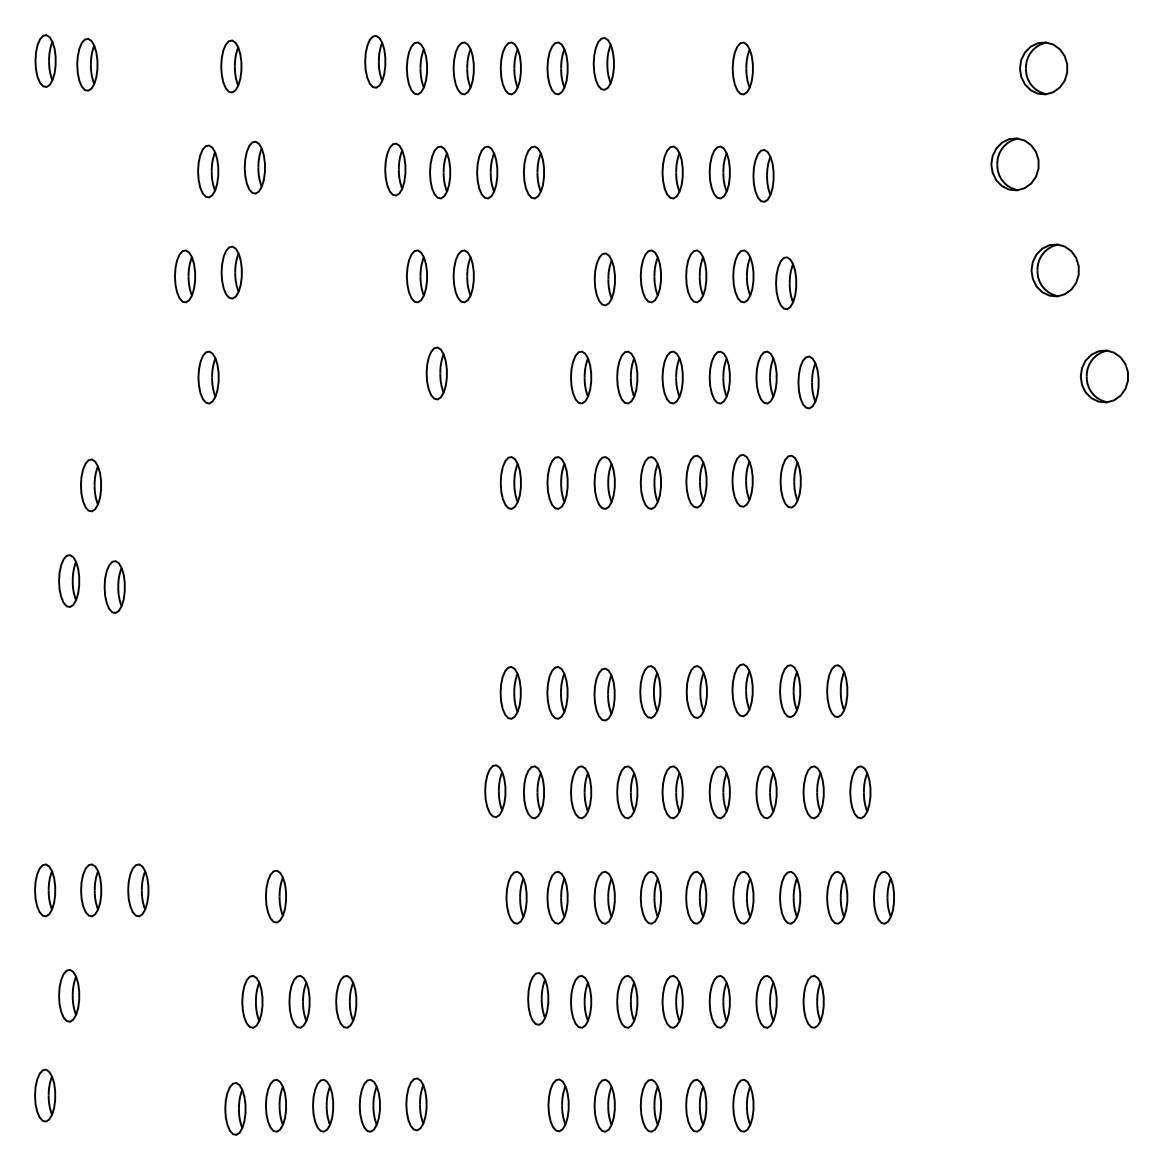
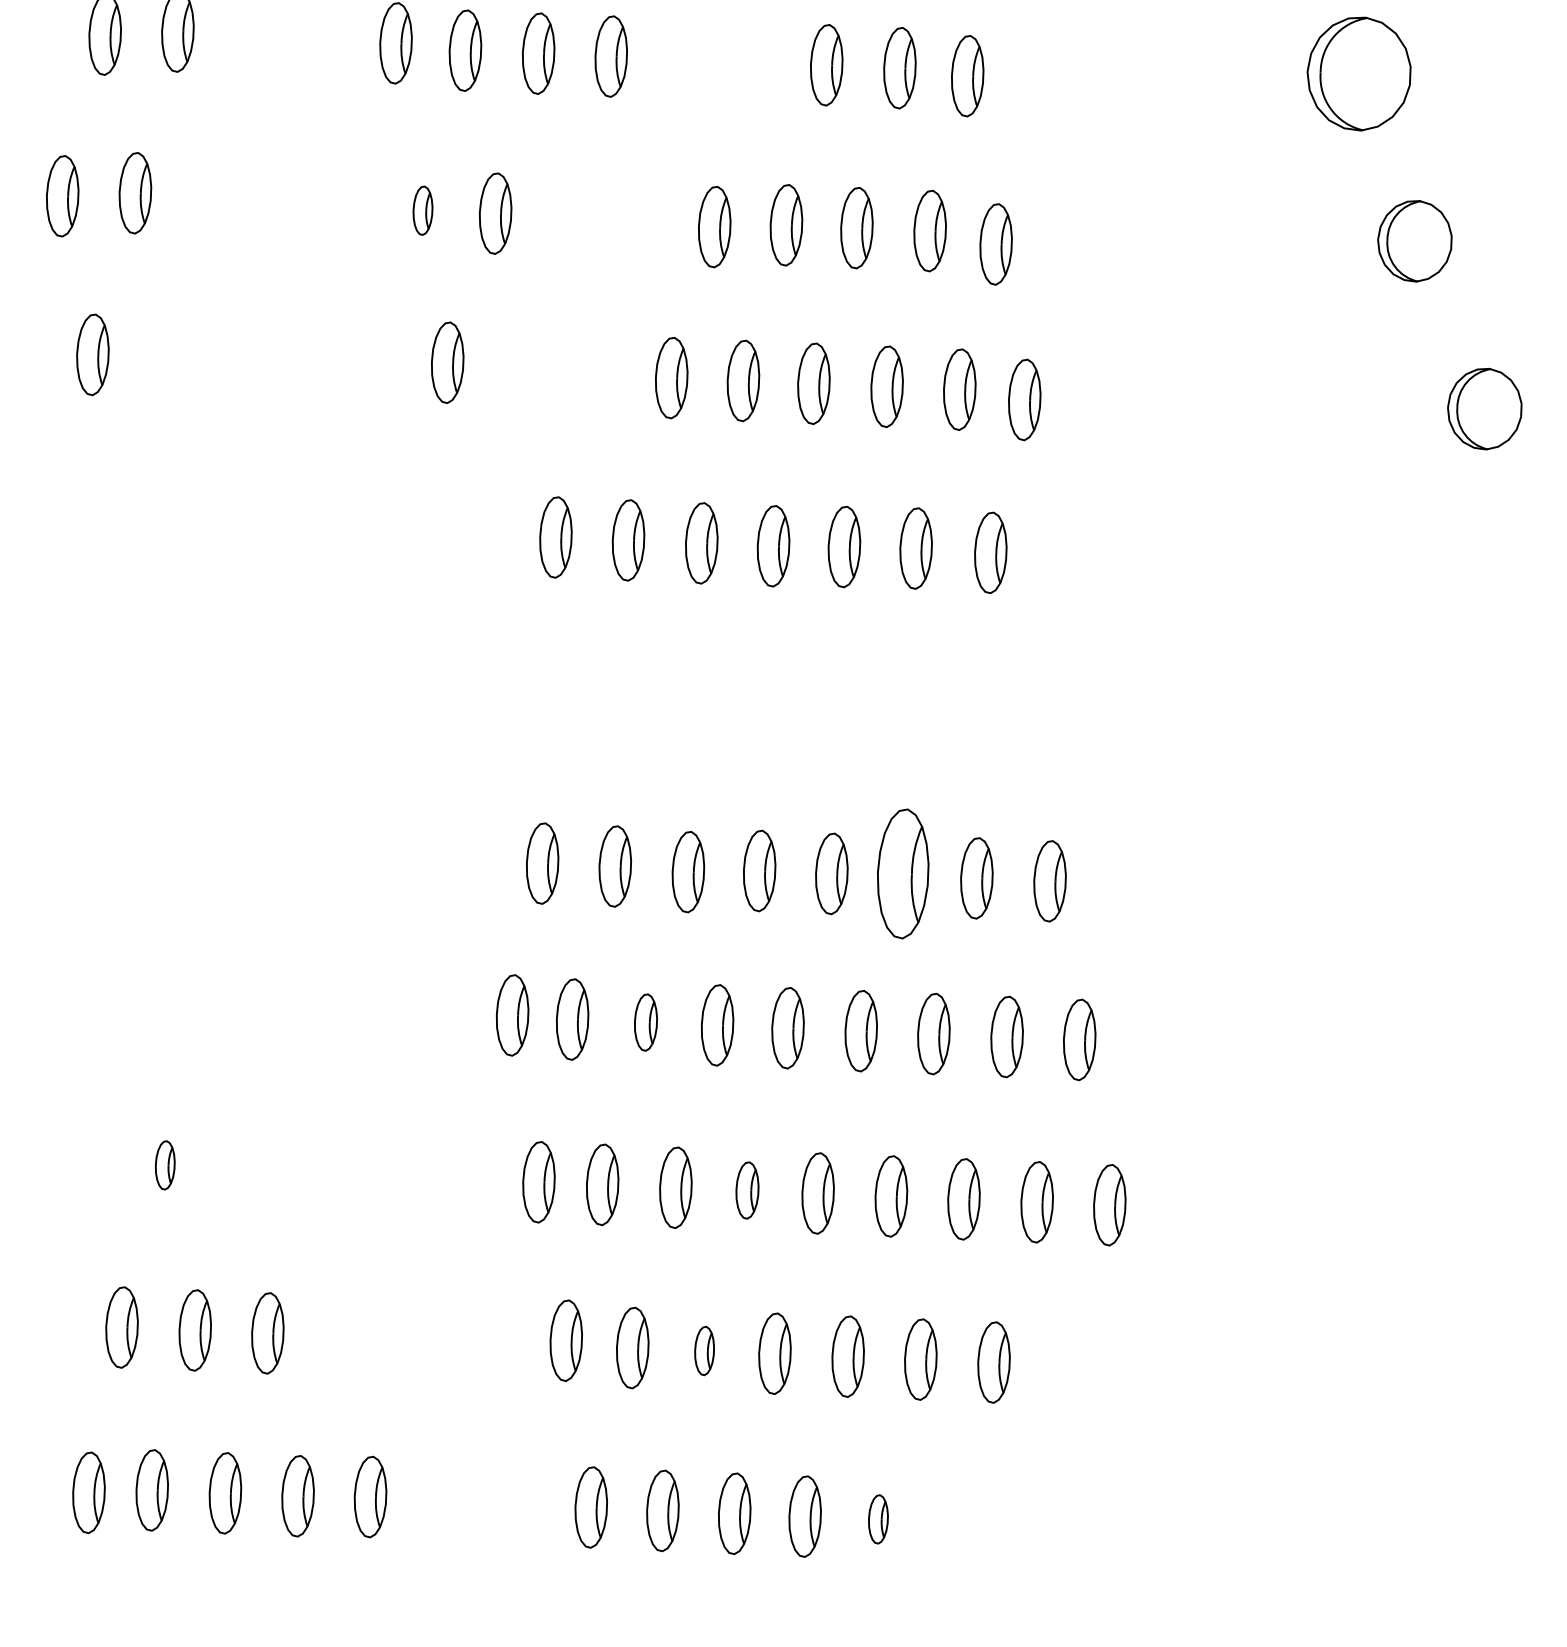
part: (1014, 164) -> (1358, 74), size x1.4
part: (416, 276) -> (422, 210), size x0.6
part: (742, 690) -> (902, 874), size x1.6
part: (581, 792) -> (646, 1022), size x0.7
part: (275, 896) -> (164, 1165), size x0.6
part: (650, 897) -> (747, 1190), size x0.7
part: (627, 1001) -> (704, 1350), size x0.6
part: (743, 1105) -> (878, 1519), size x0.6

